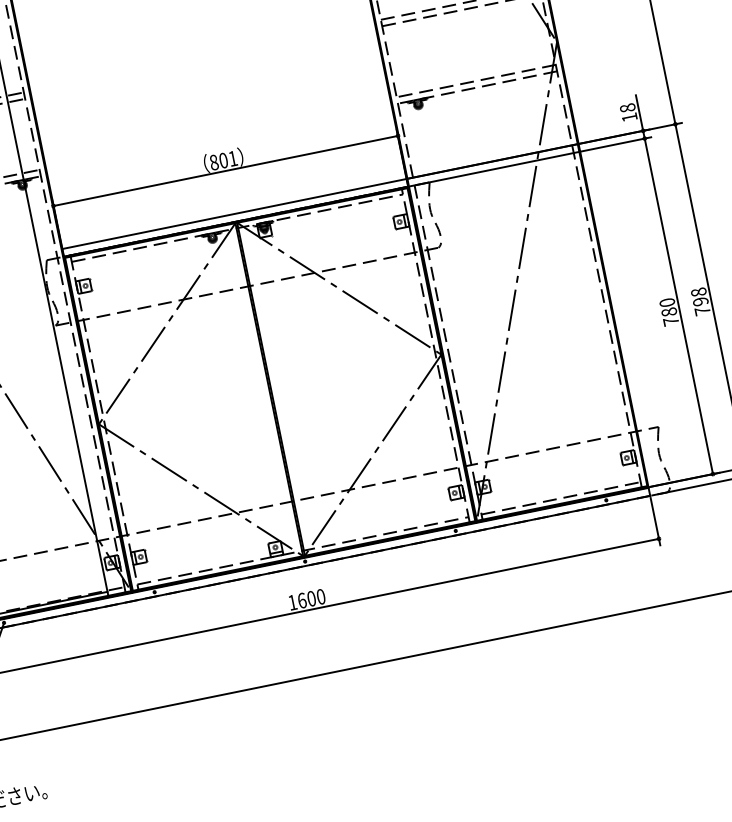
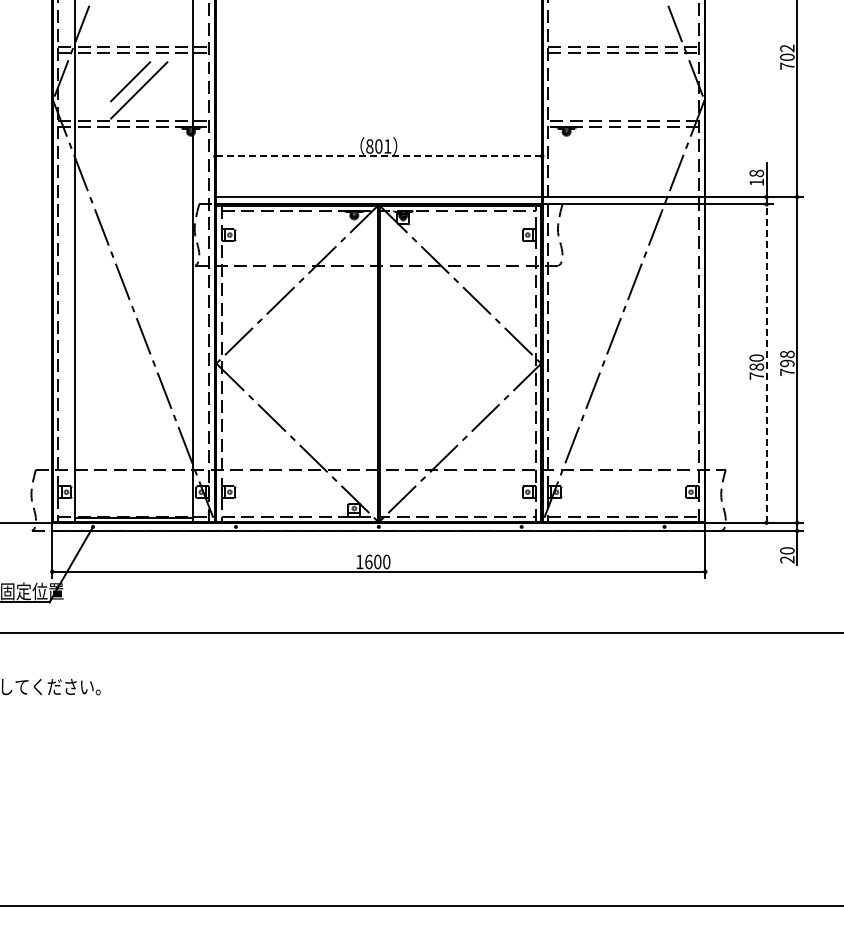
line: (225, 171) -> (378, 156), solid -> dashed
line: (678, 306) -> (766, 363), solid -> dashed

